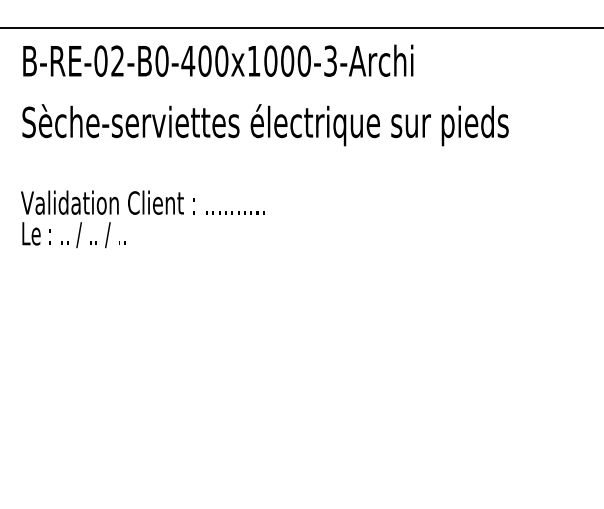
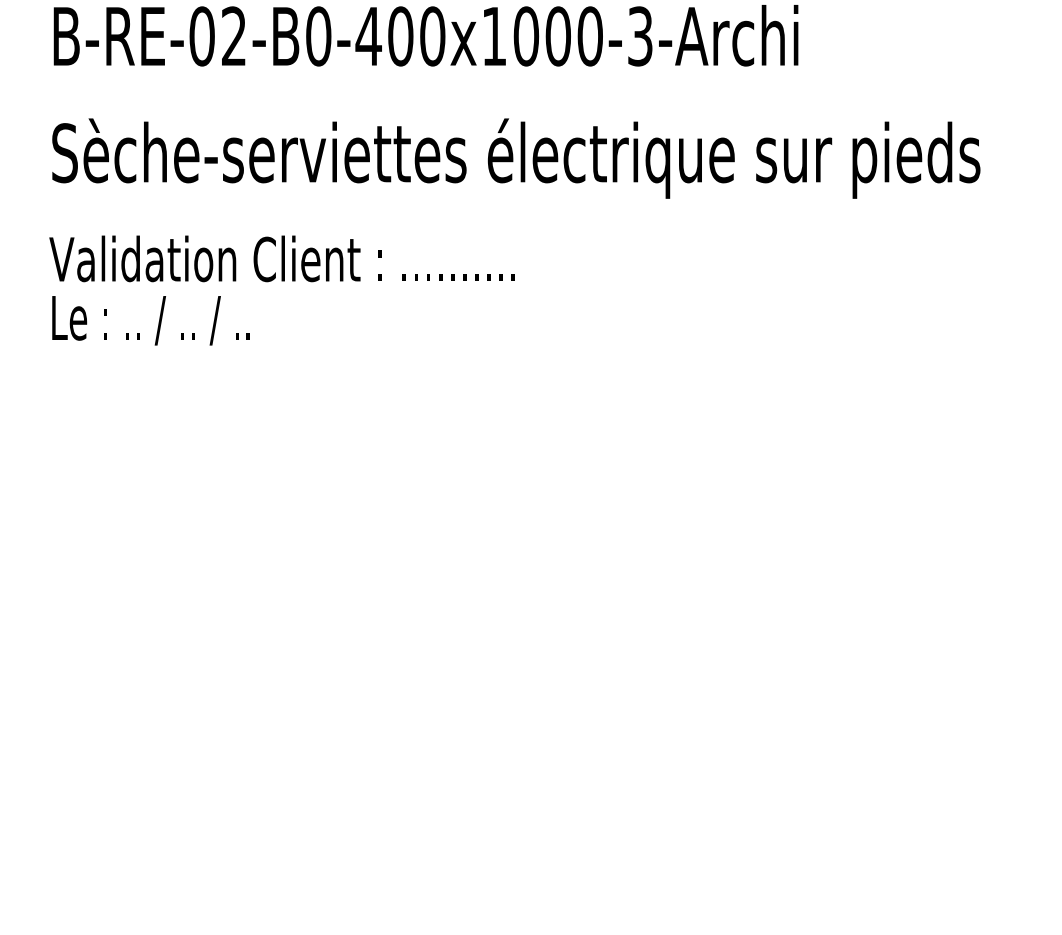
text: (142, 219) -> (281, 290), moved

